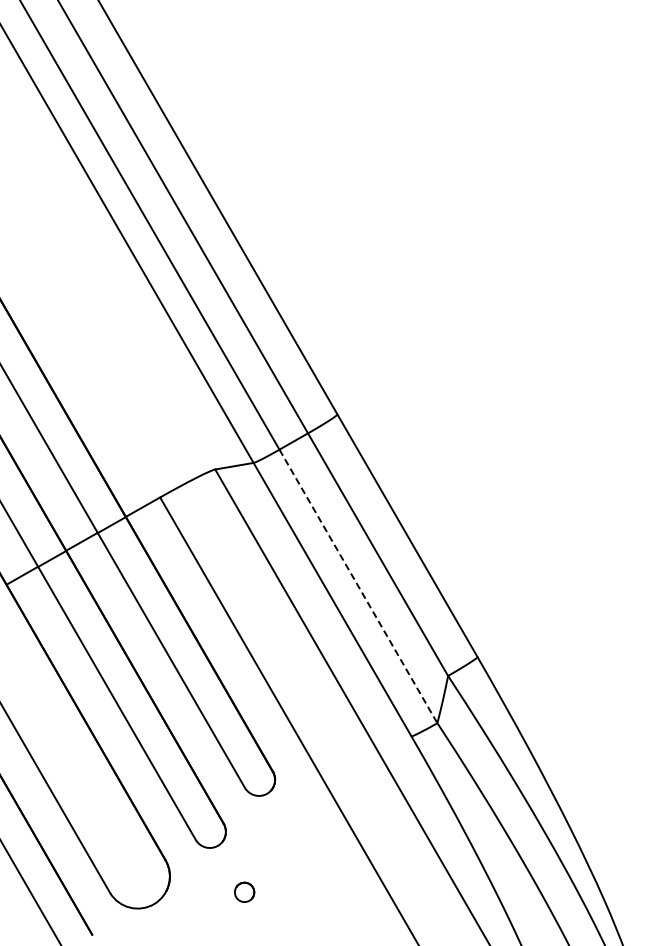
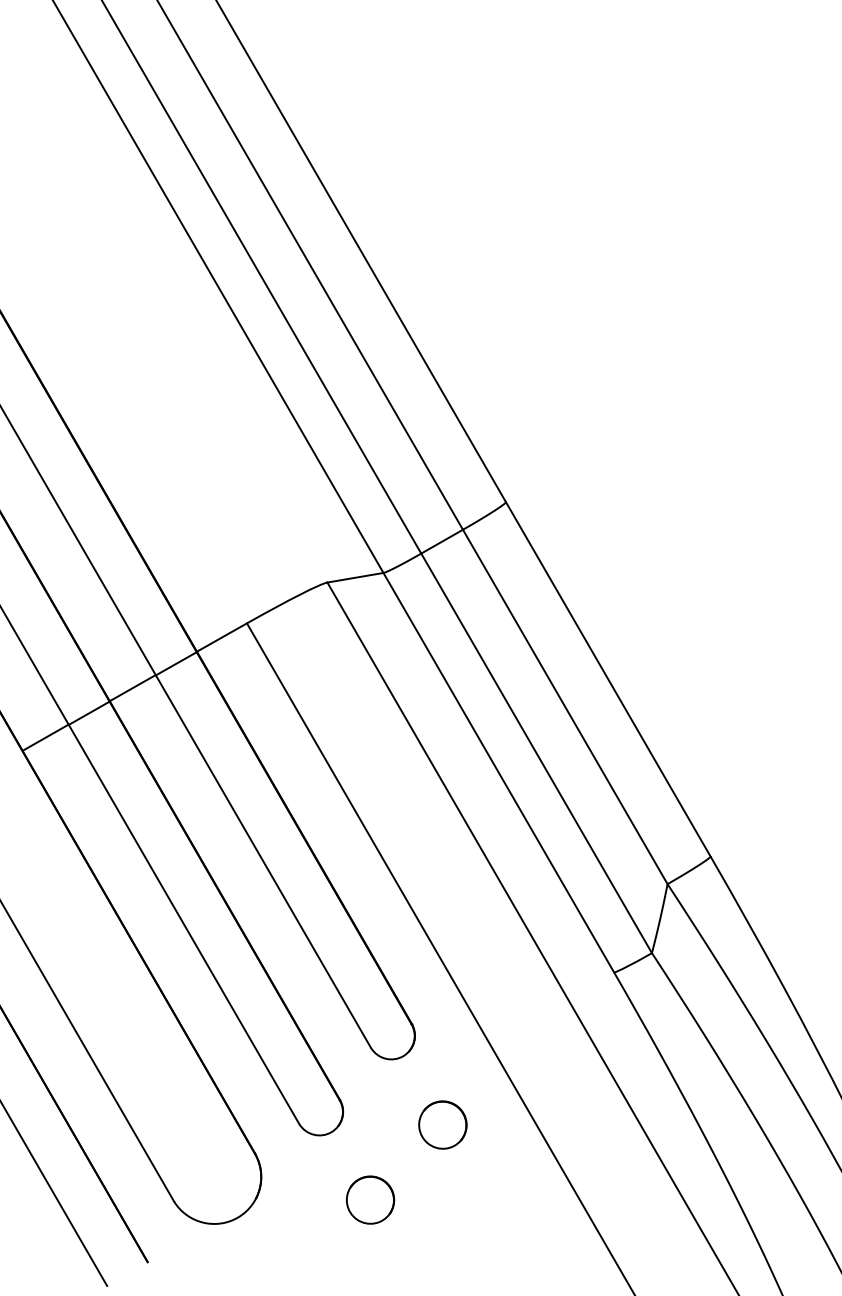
line: (358, 586) -> (536, 753), dashed -> solid
part: (294, 840) -> (443, 1124), added
part: (244, 892) -> (370, 1200), size x1.67

